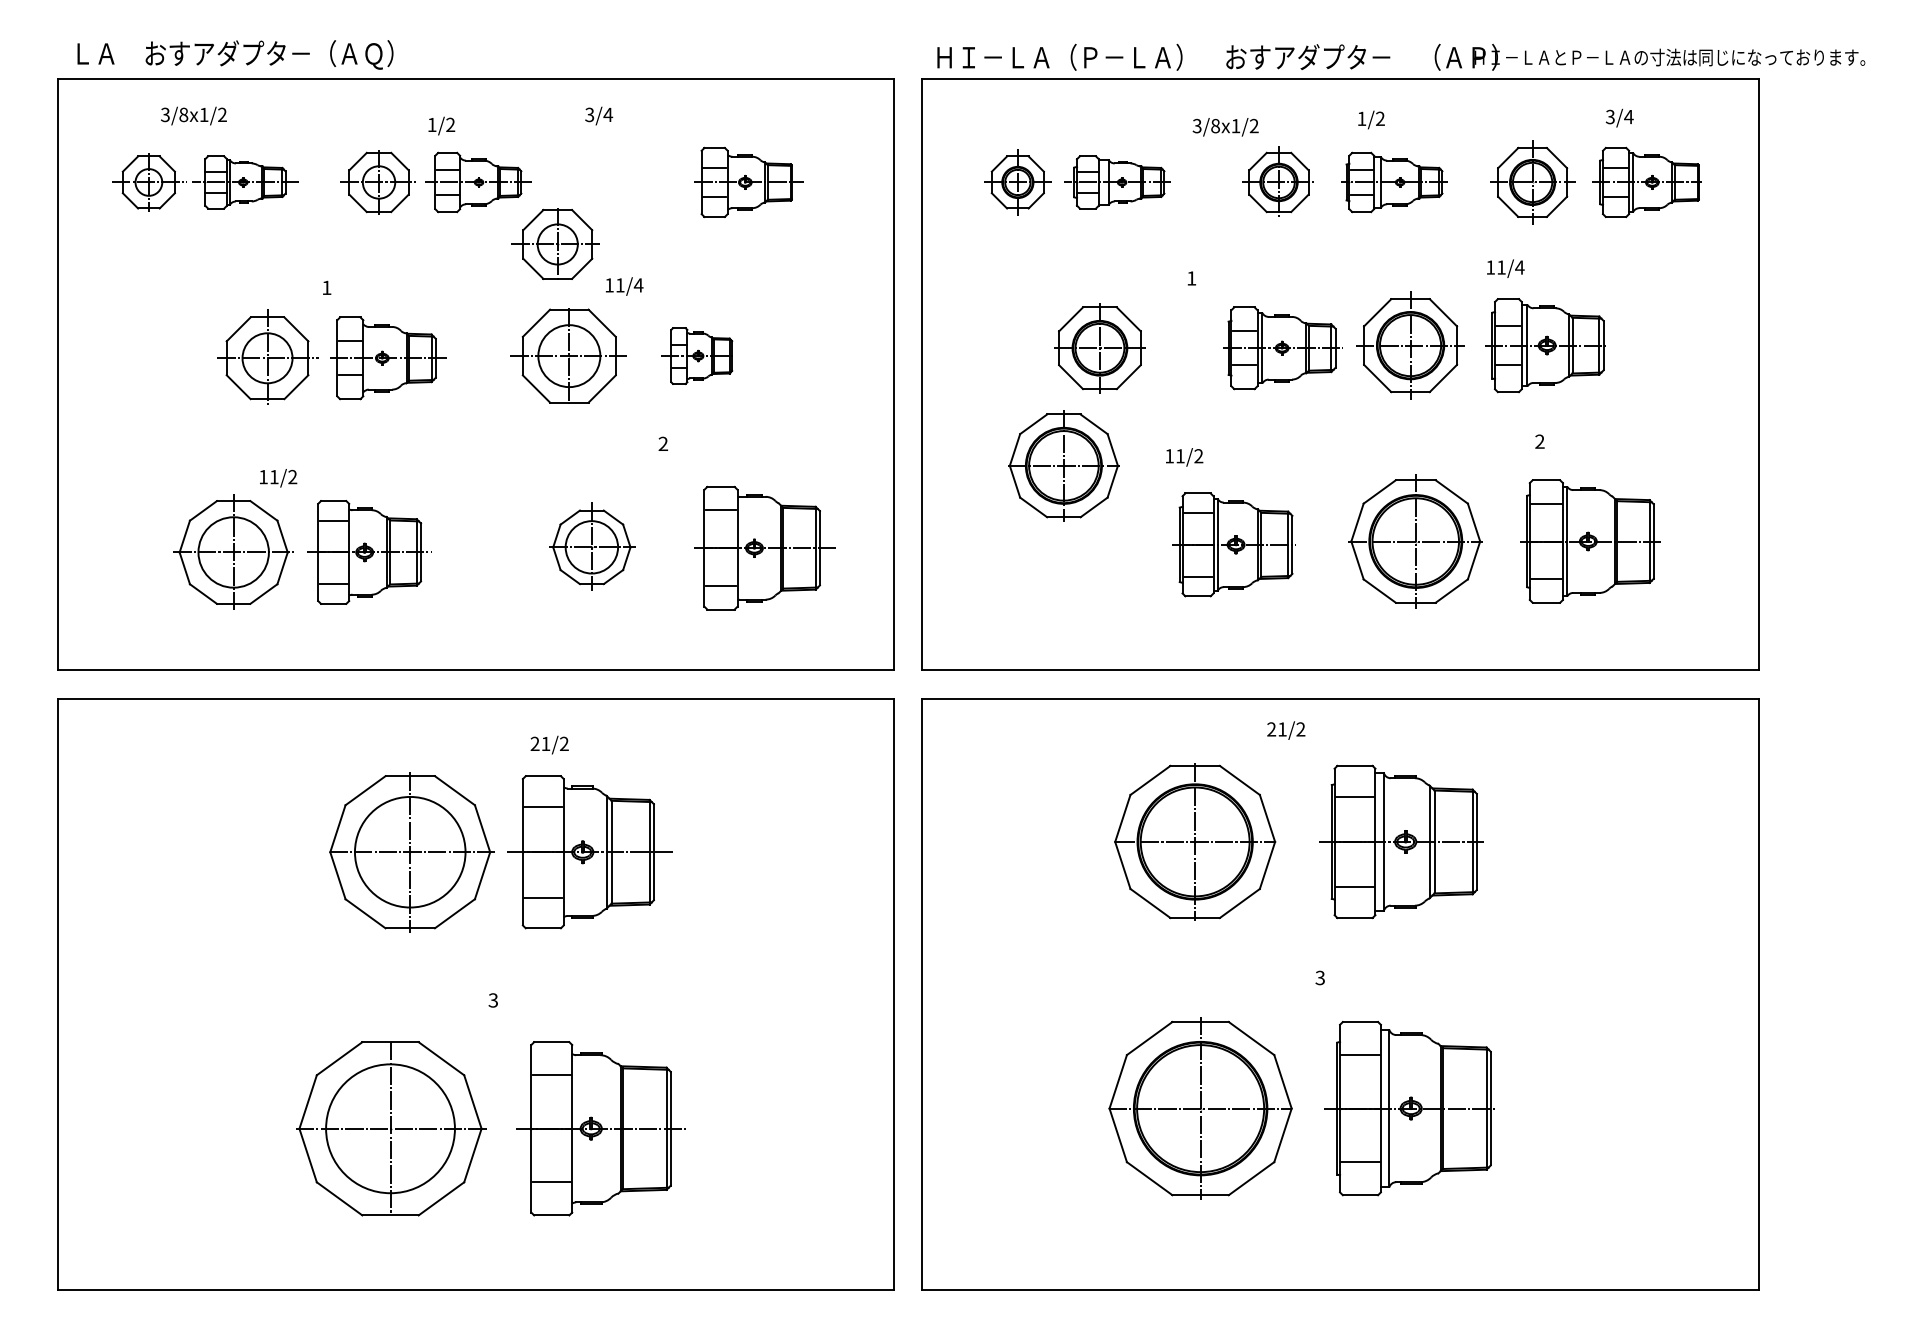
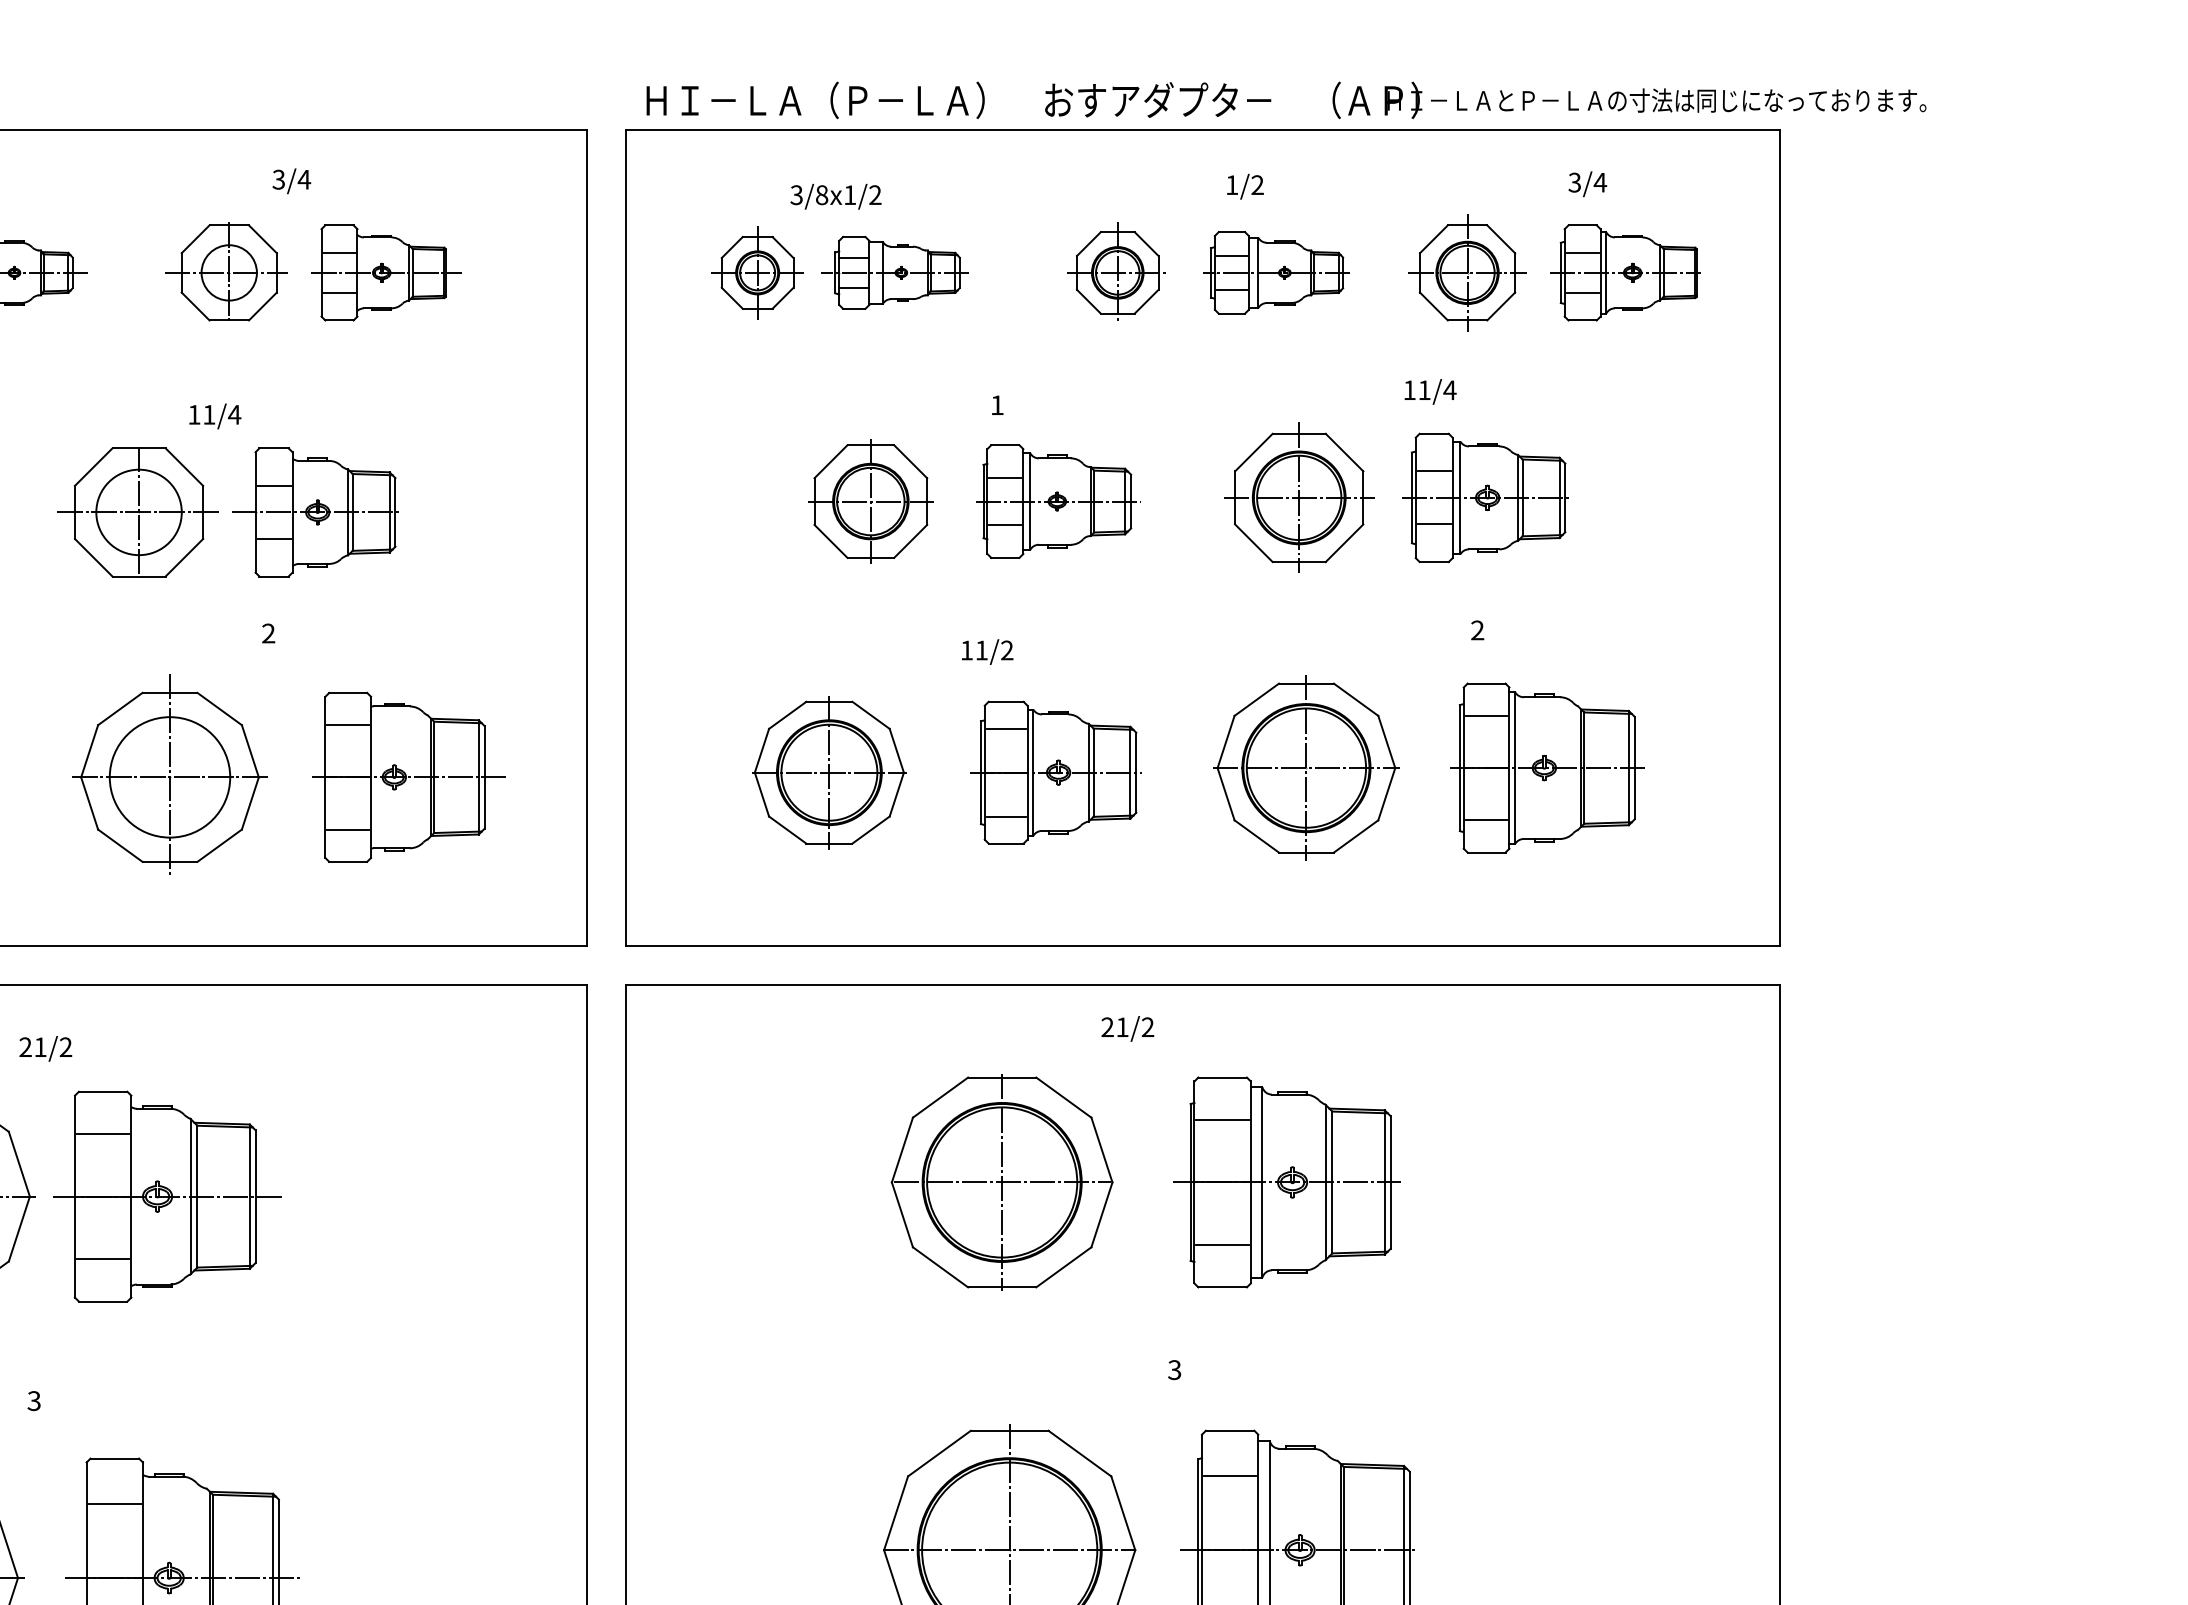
text: (599, 115) -> (292, 180), moved
text: (1225, 127) -> (835, 197), moved
part: (555, 243) -> (226, 271), moved
part: (1282, 348) -> (1057, 501), moved
part: (697, 355) -> (315, 511), size x1.67
part: (1063, 465) -> (828, 772), moved
part: (591, 545) -> (169, 773), size x1.67
text: (549, 744) -> (45, 1048), moved

